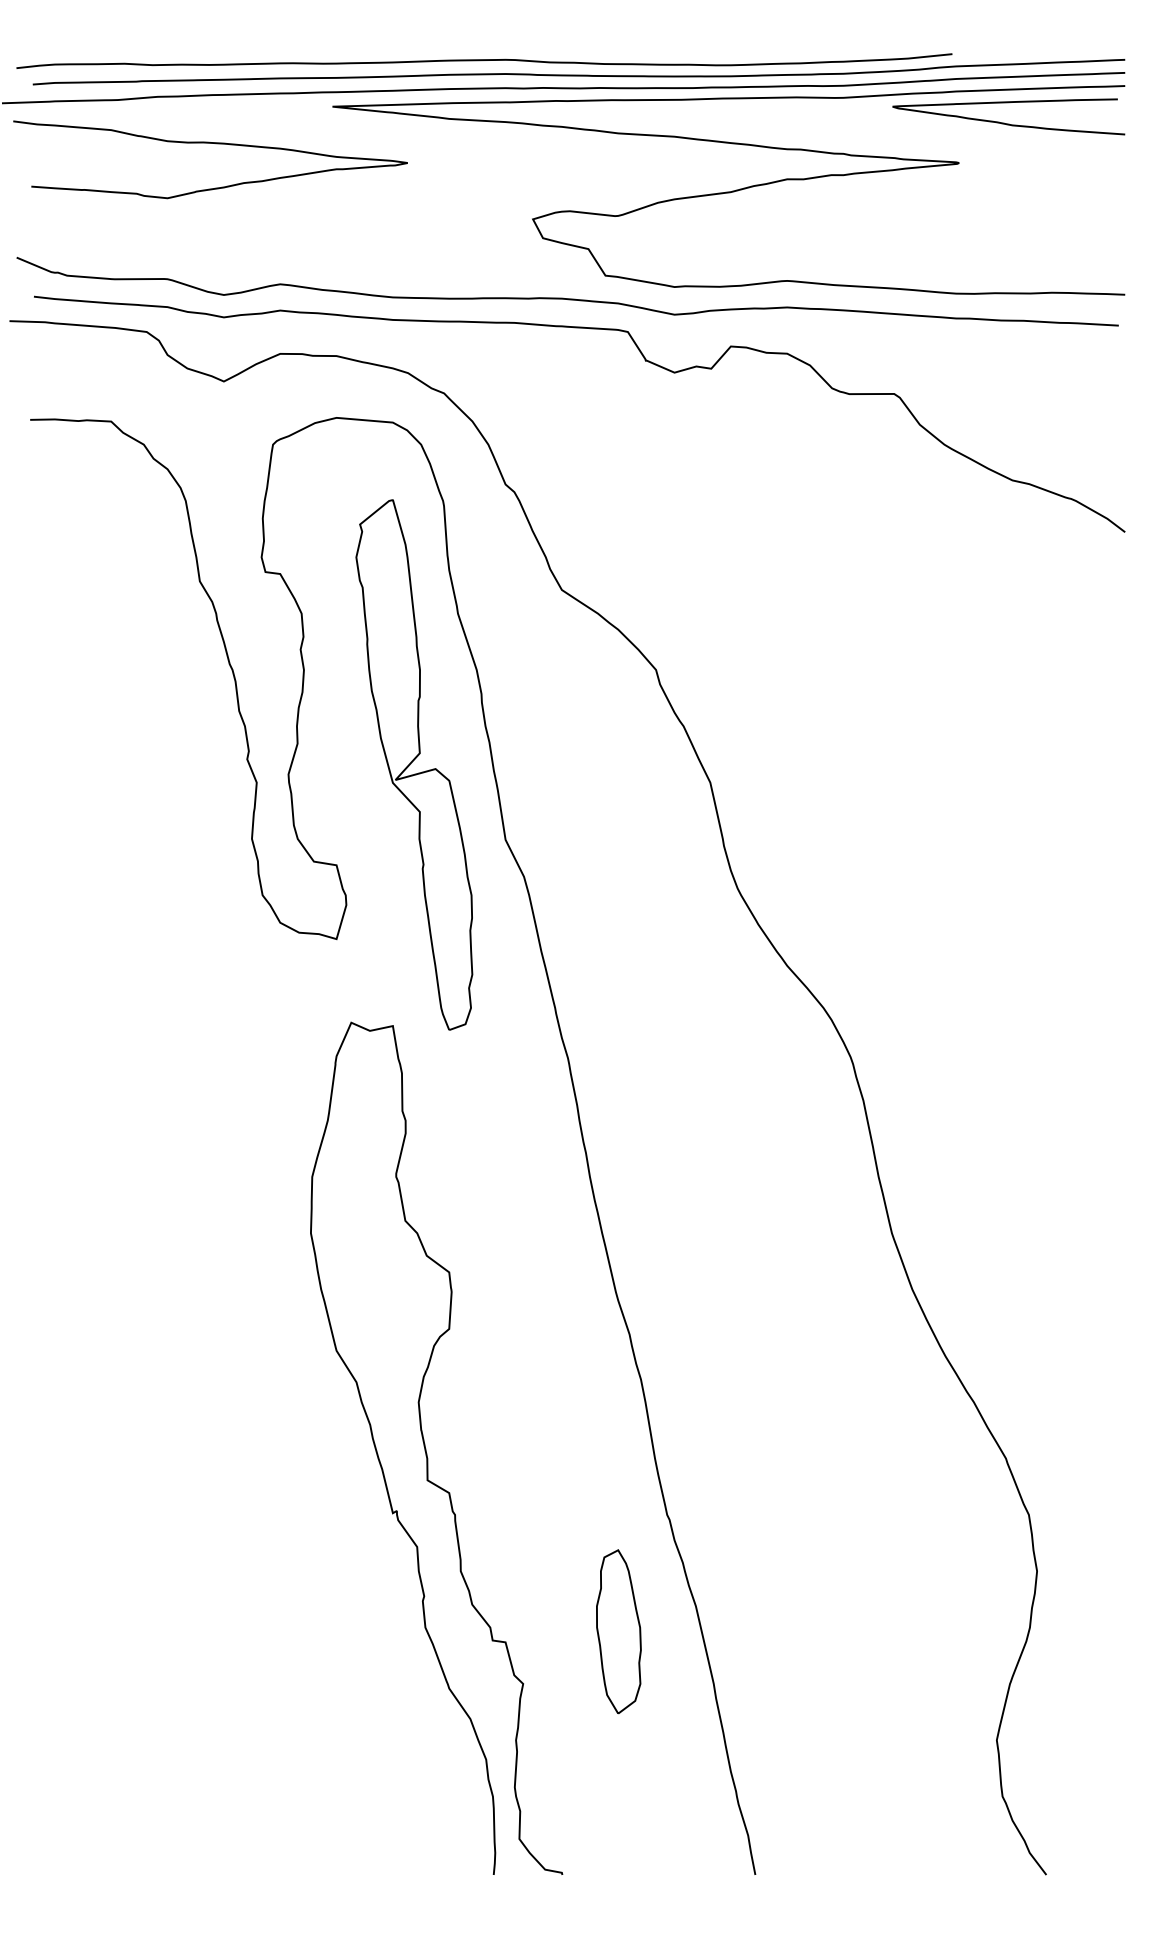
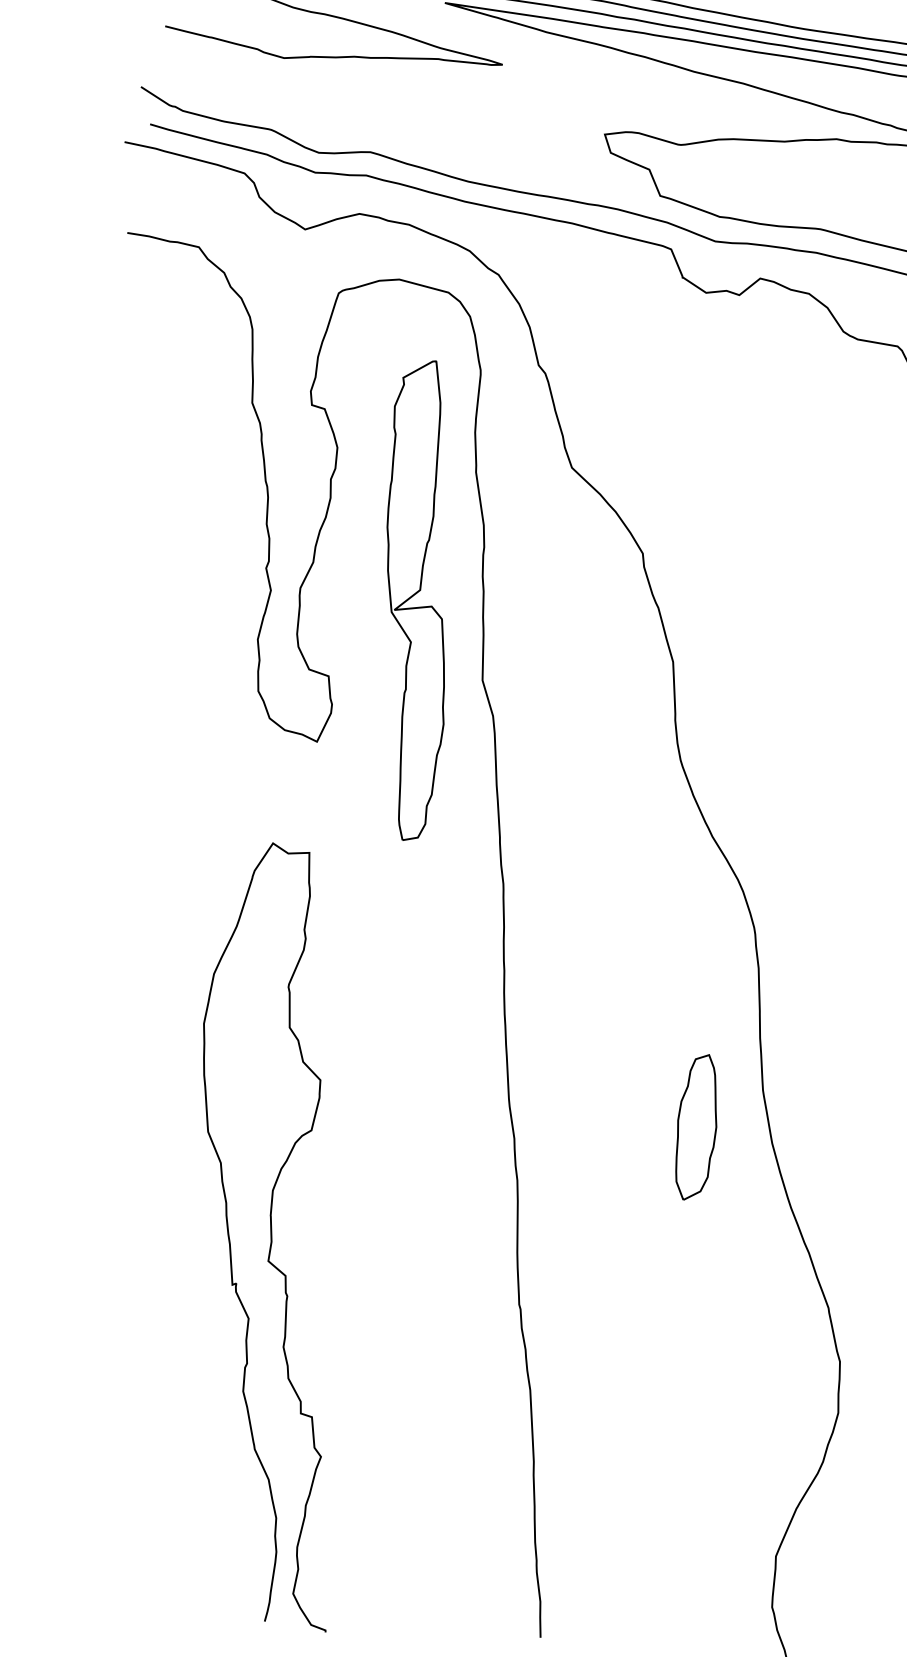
curve: (426, 1448) -> (272, 1232), moved
part: (618, 1631) -> (696, 1127), moved

